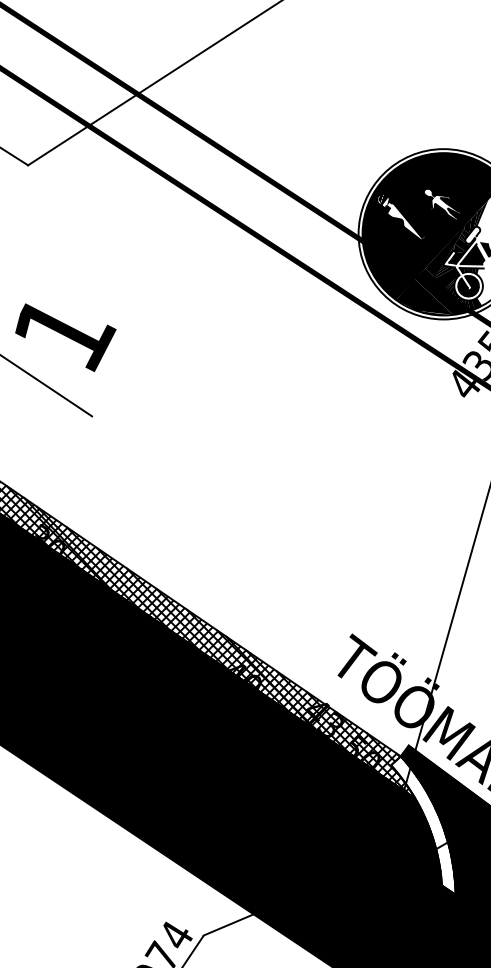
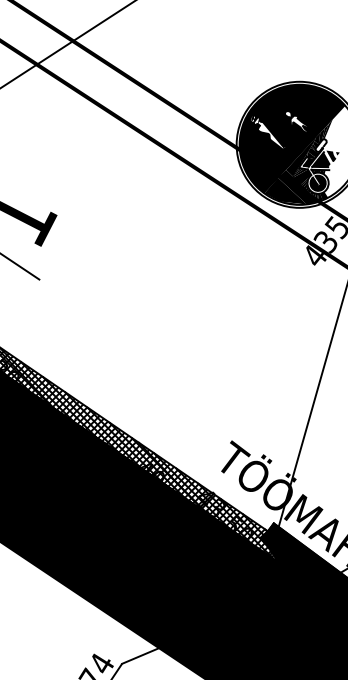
fill: (423, 825) -> (284, 582), added

